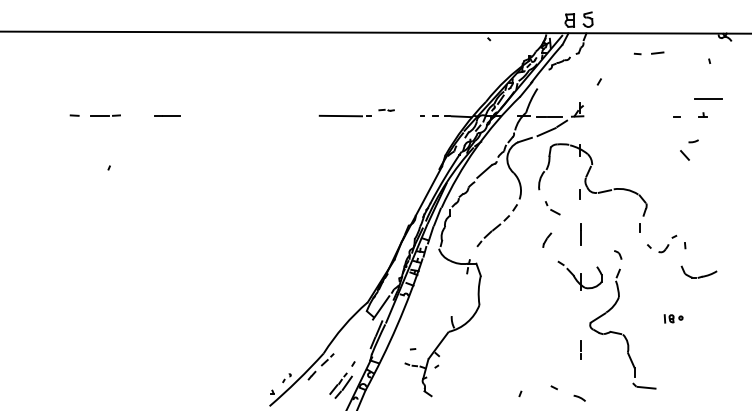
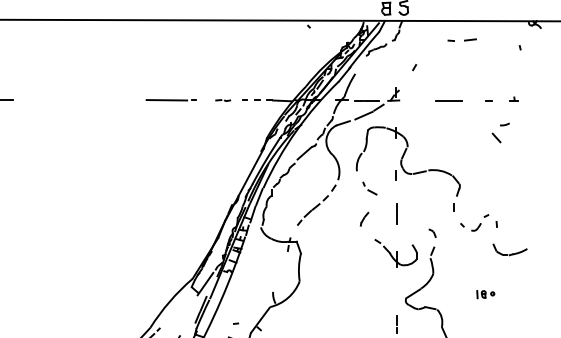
line: (708, 98) -> (449, 100), moved
line: (385, 110) -> (222, 100), moved

